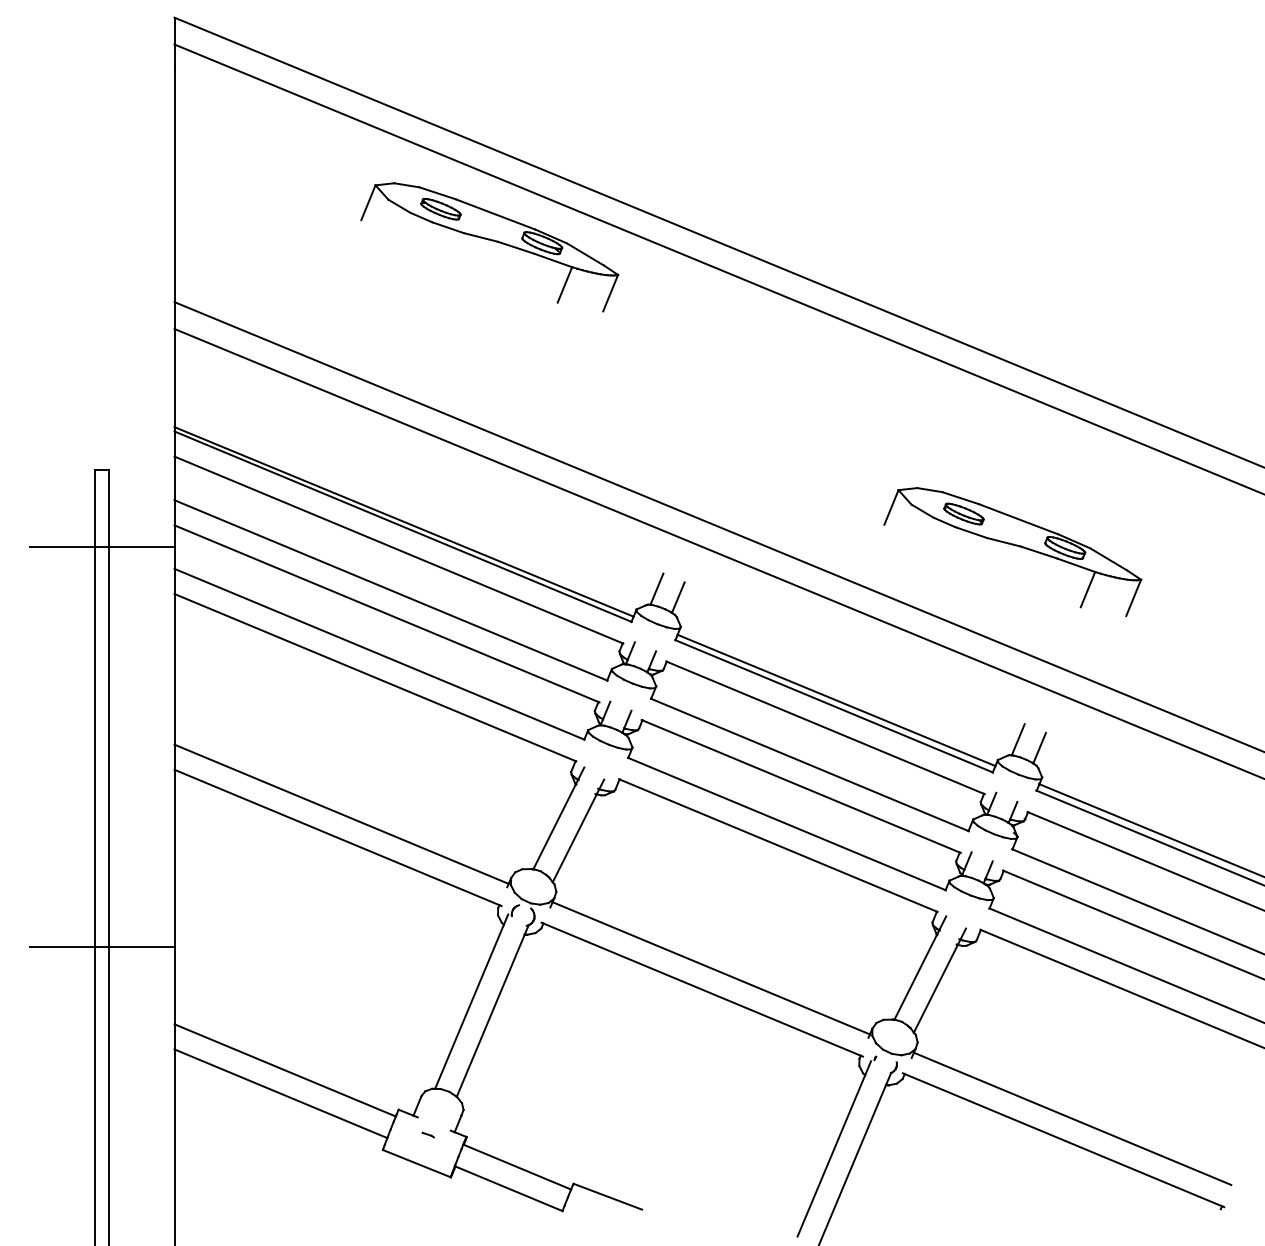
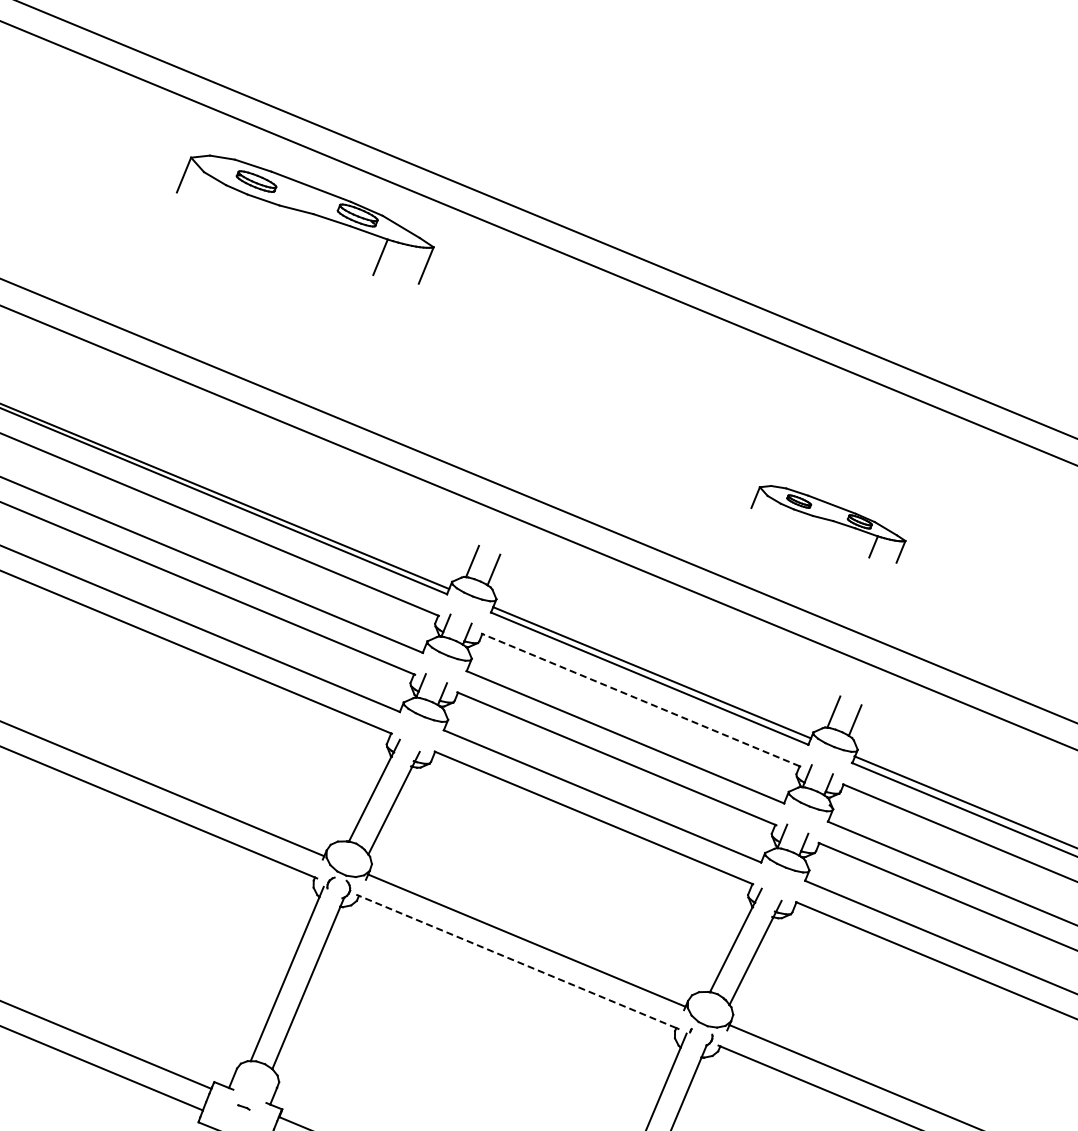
part: (1012, 551) -> (828, 523), size x0.6
line: (825, 727) -> (641, 699), solid -> dashed
line: (702, 989) -> (518, 961), solid -> dashed

